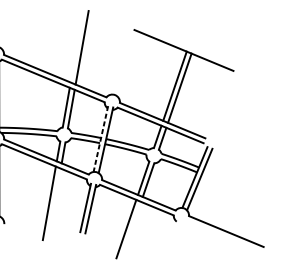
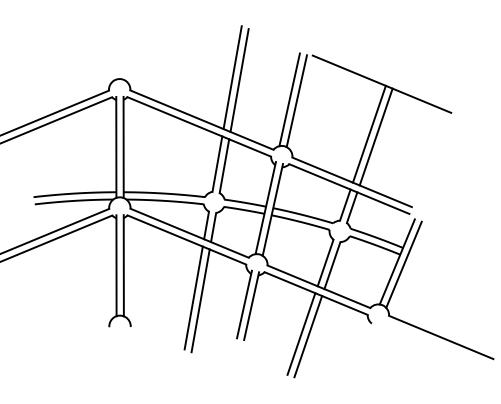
line: (77, 45) -> (232, 77), added
line: (117, 61) -> (289, 99), added
line: (122, 62) -> (296, 101), added
line: (100, 139) -> (265, 208), dashed -> solid
line: (54, 205) -> (200, 300), added
line: (131, 230) -> (308, 336), added

